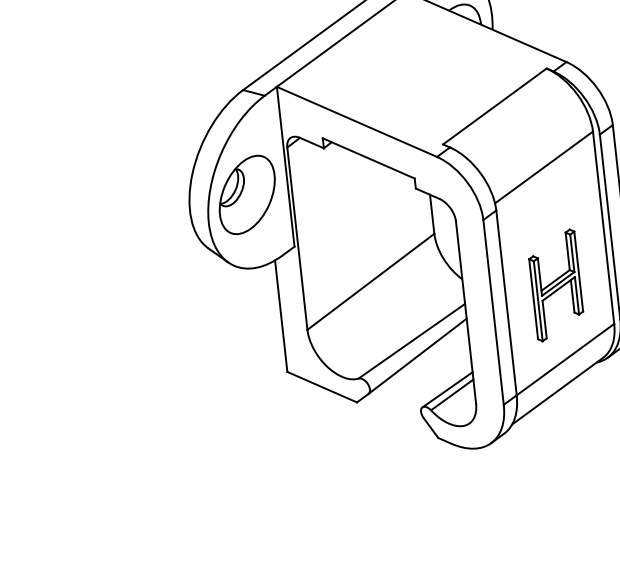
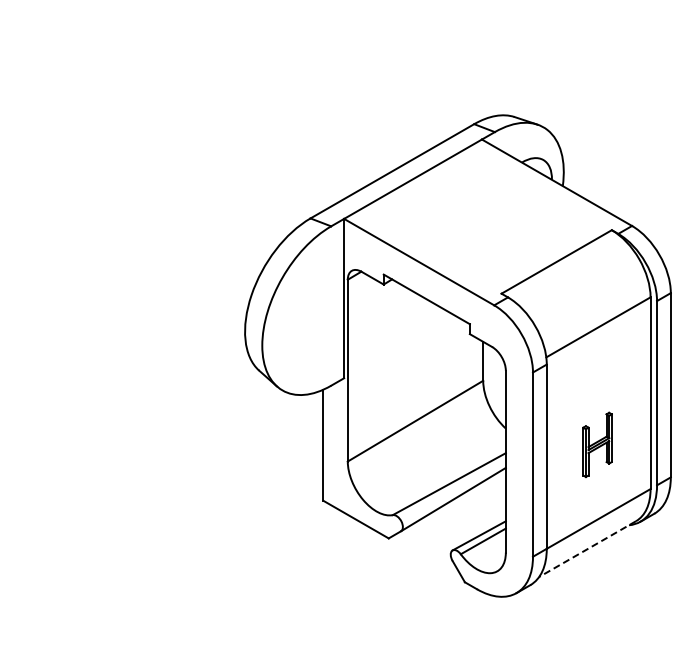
part: (247, 194) -> (303, 321), removed
part: (556, 285) -> (597, 444), size x0.6
line: (557, 391) -> (587, 549), solid -> dashed

